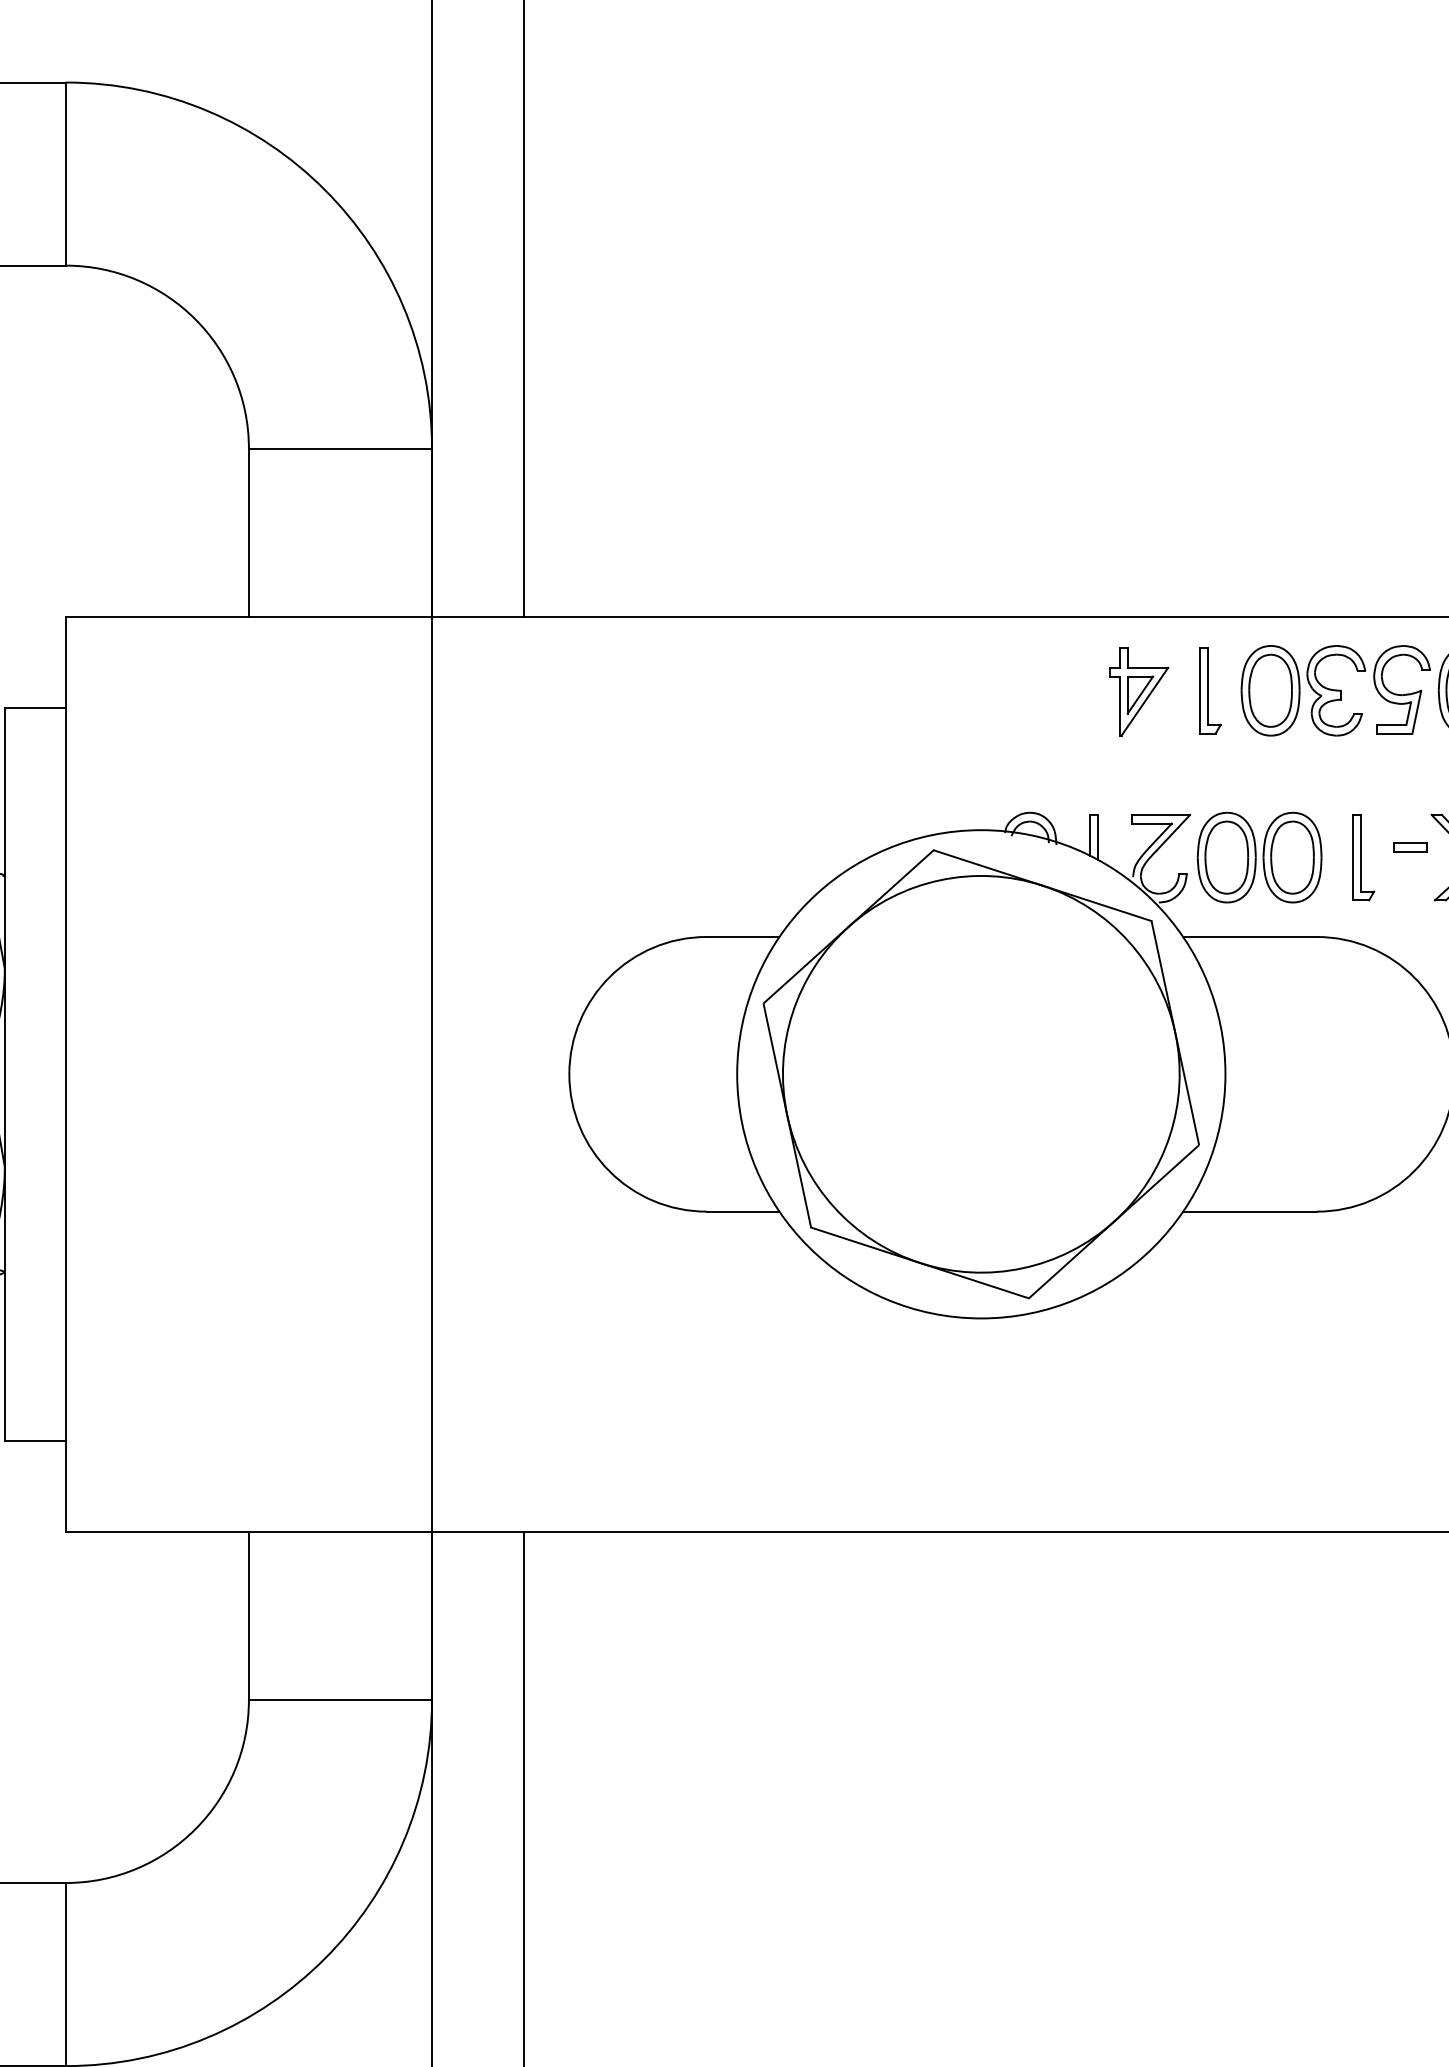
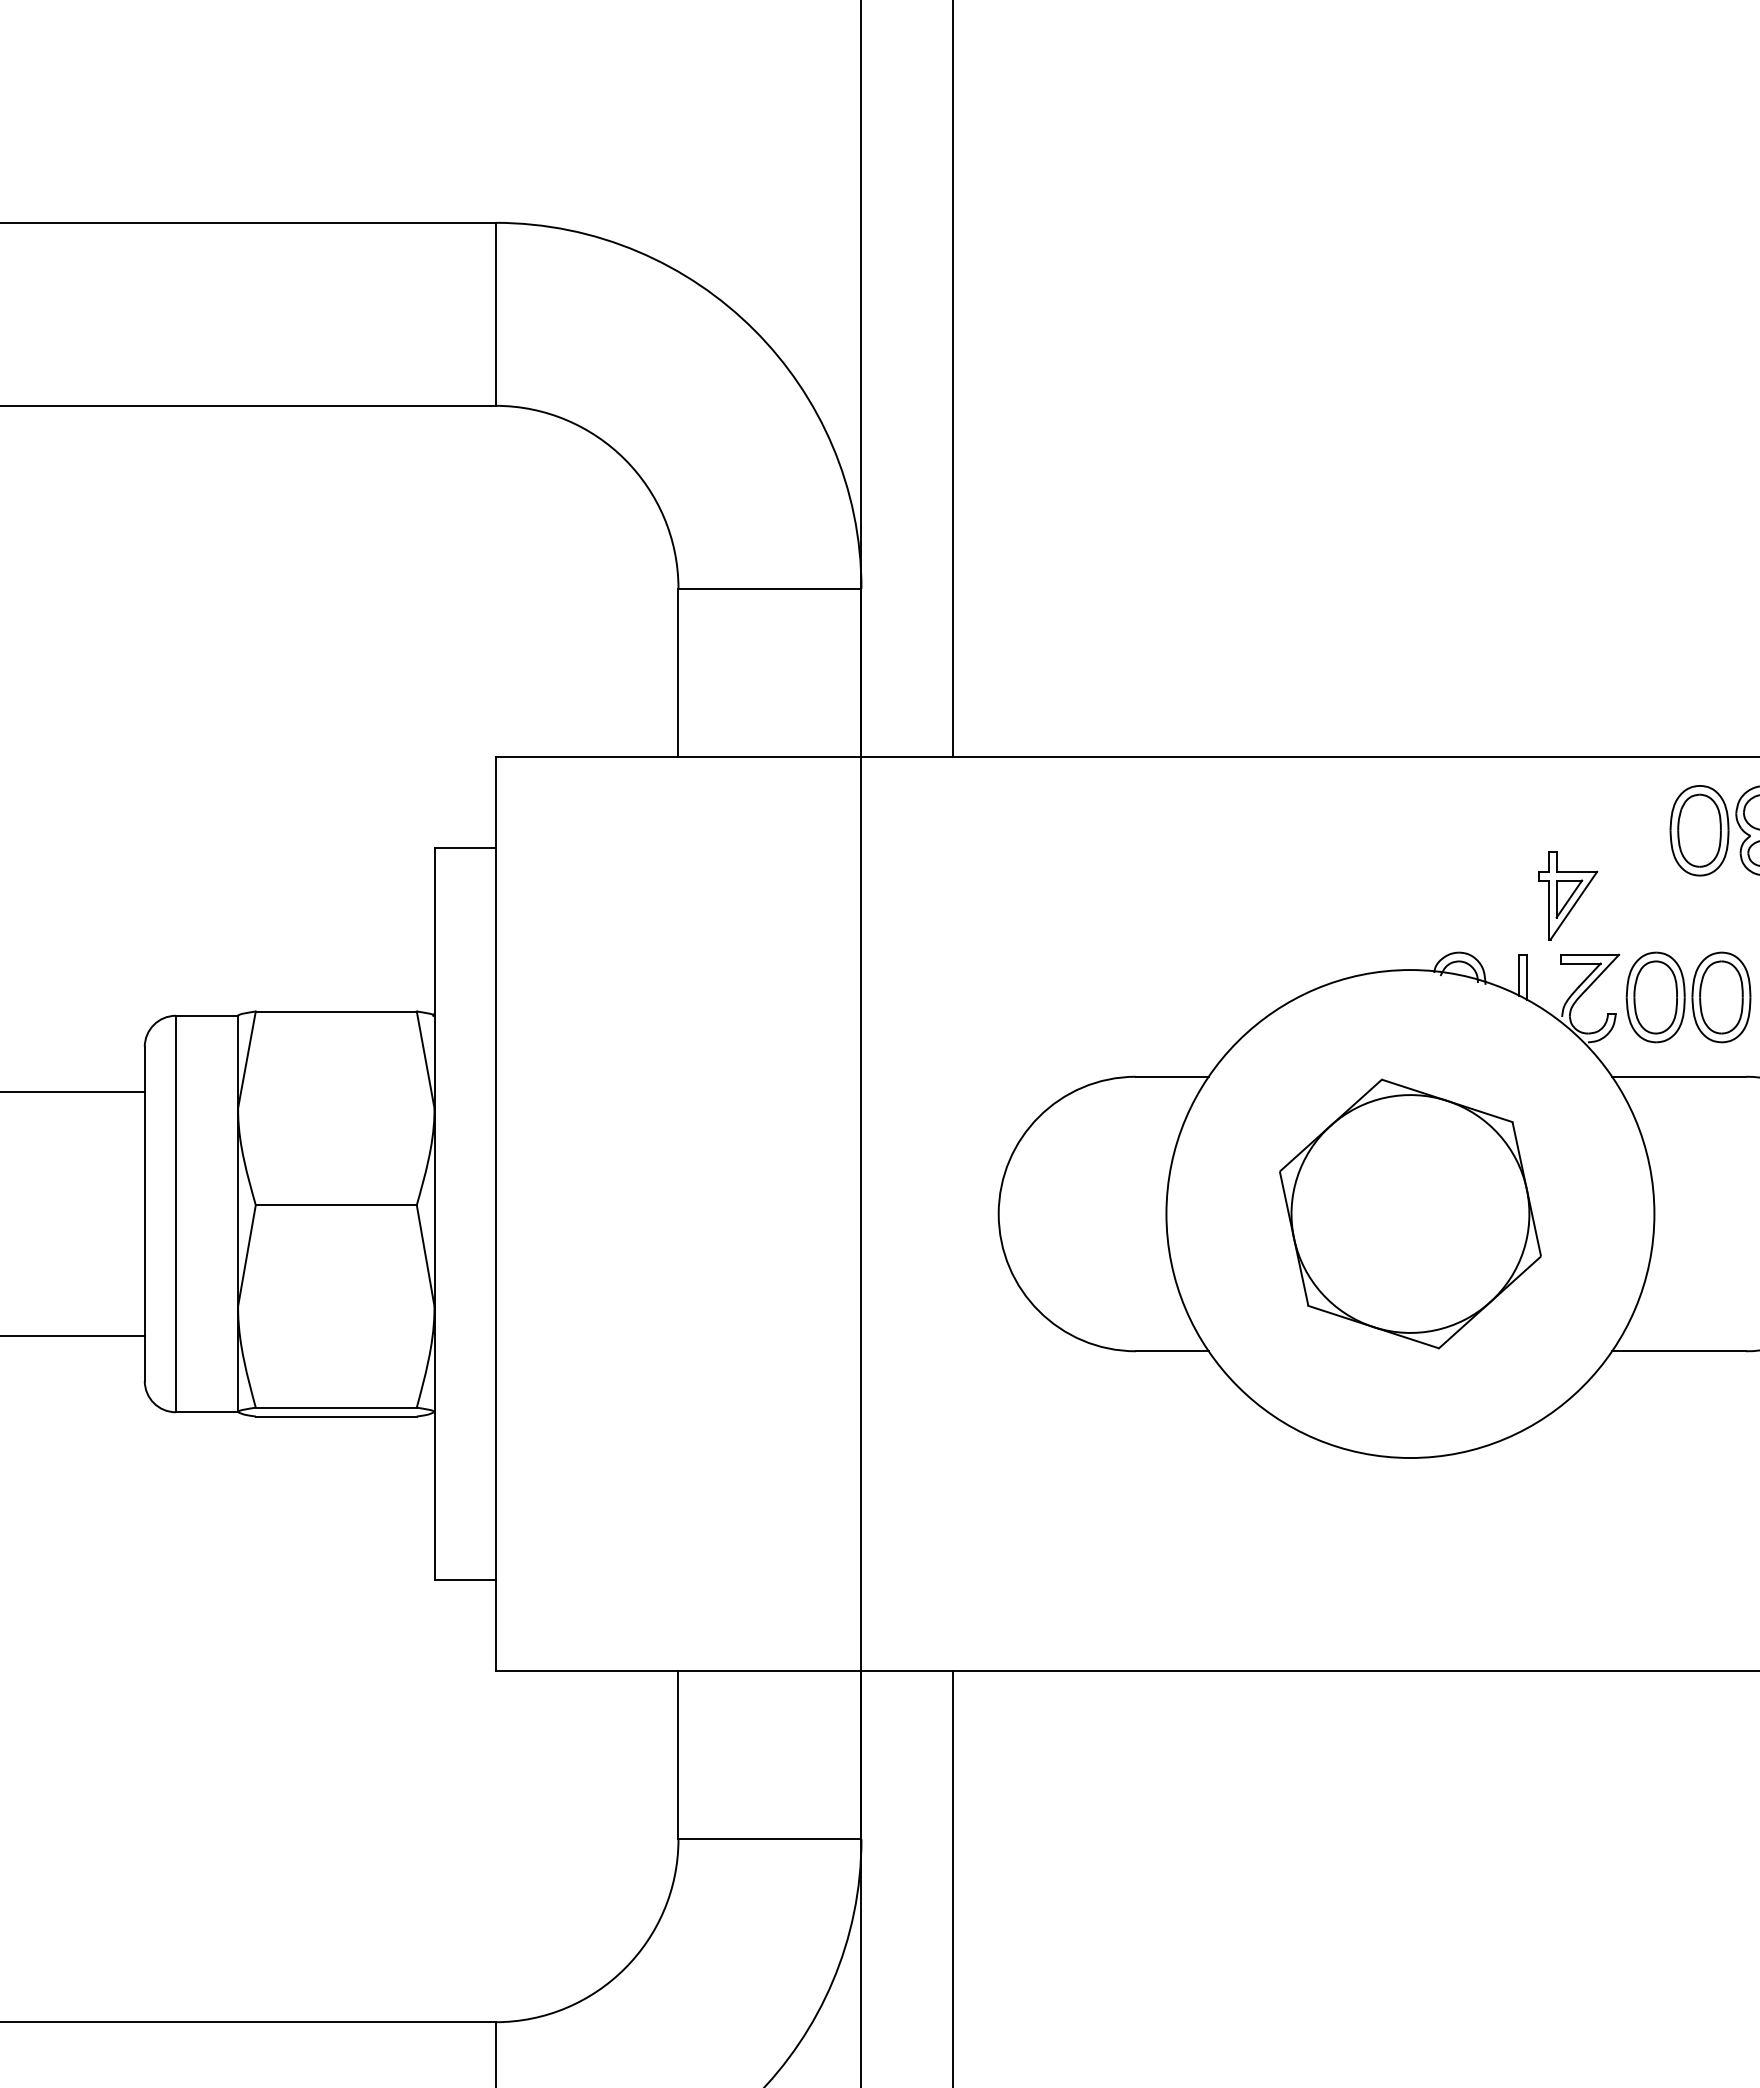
part: (1210, 690) -> (1639, 830), removed
part: (1139, 691) -> (1568, 895), moved
part: (981, 1073) -> (1410, 1213), size x0.6

